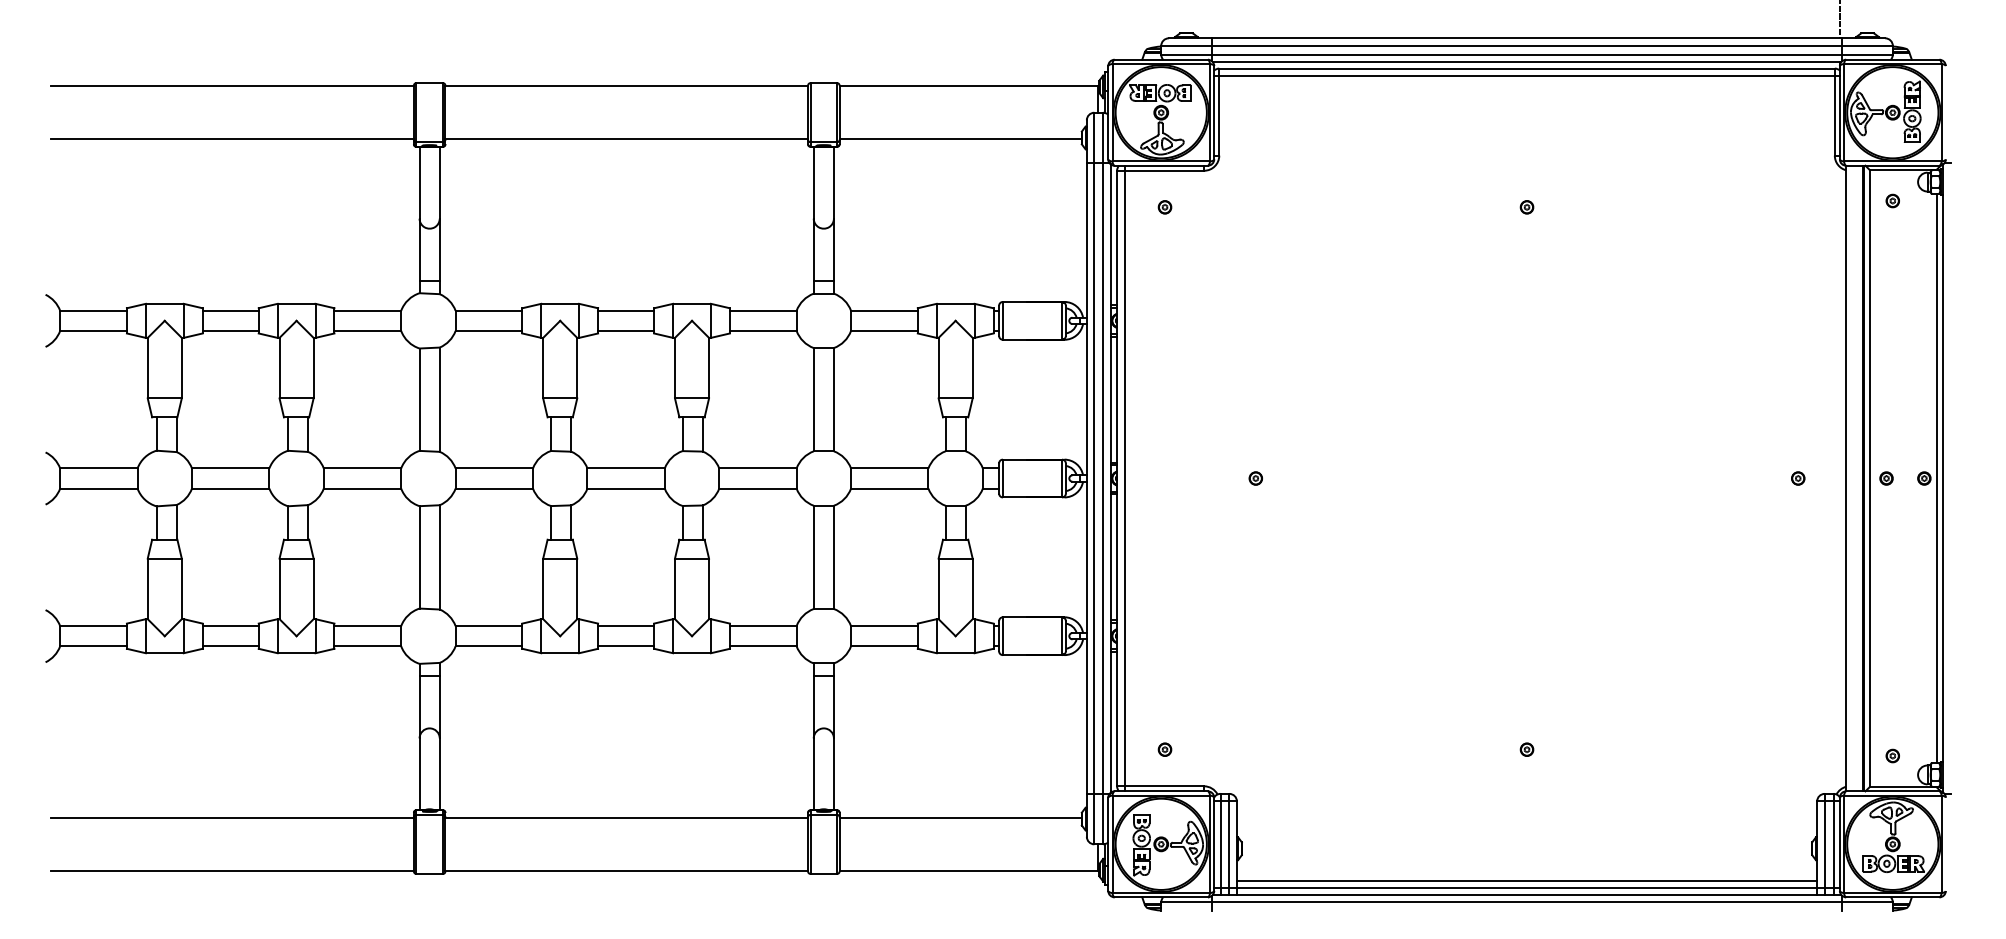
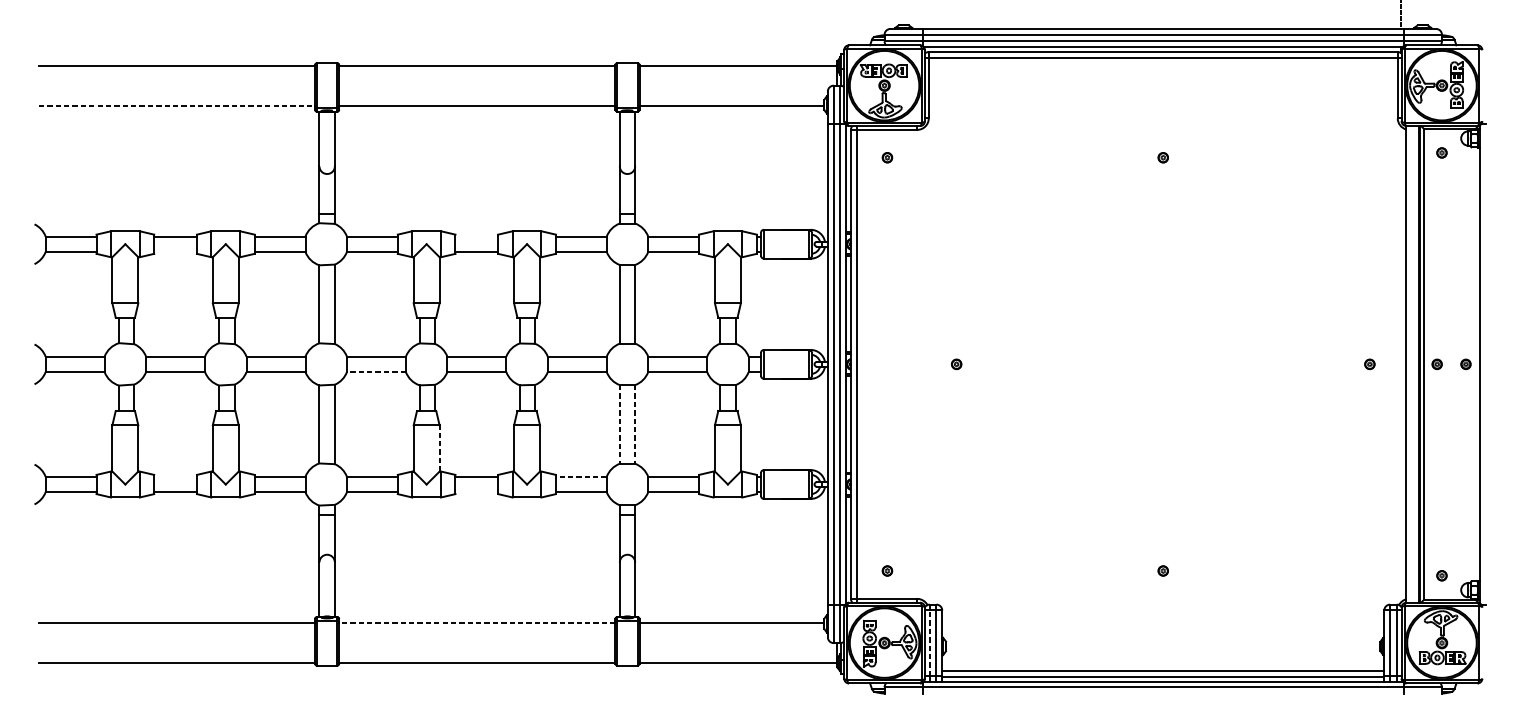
line: (233, 139) -> (177, 106), solid -> dashed
line: (626, 310) -> (477, 236), removed
line: (230, 330) -> (175, 251), removed
line: (1936, 478) -> (1475, 364), removed
line: (494, 488) -> (376, 371), solid -> dashed
line: (813, 557) -> (619, 424), solid -> dashed
line: (833, 557) -> (634, 424), solid -> dashed
line: (577, 588) -> (439, 448), solid -> dashed
line: (230, 626) -> (175, 477), removed
line: (762, 626) -> (580, 477), solid -> dashed
line: (626, 646) -> (477, 492), removed
line: (626, 817) -> (477, 622), solid -> dashed
line: (1220, 844) -> (929, 643), solid -> dashed

